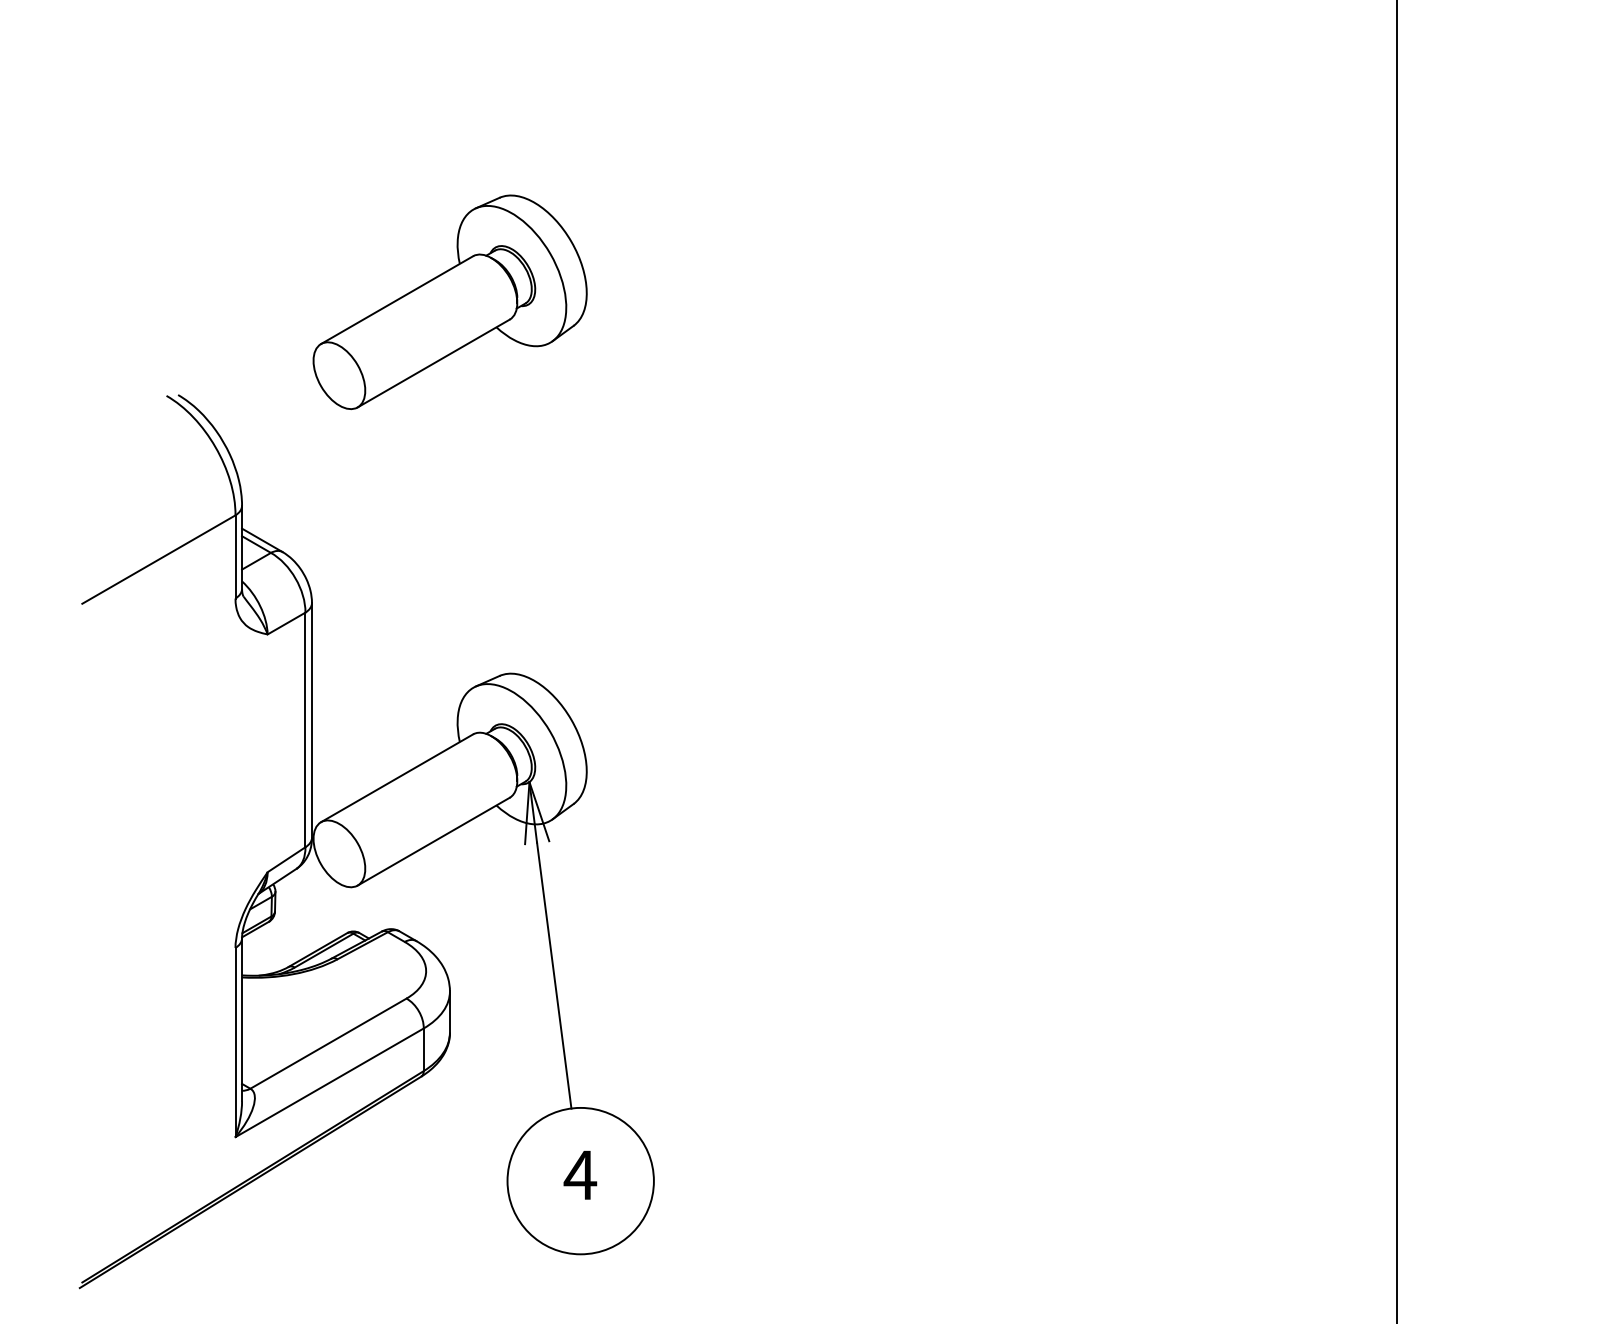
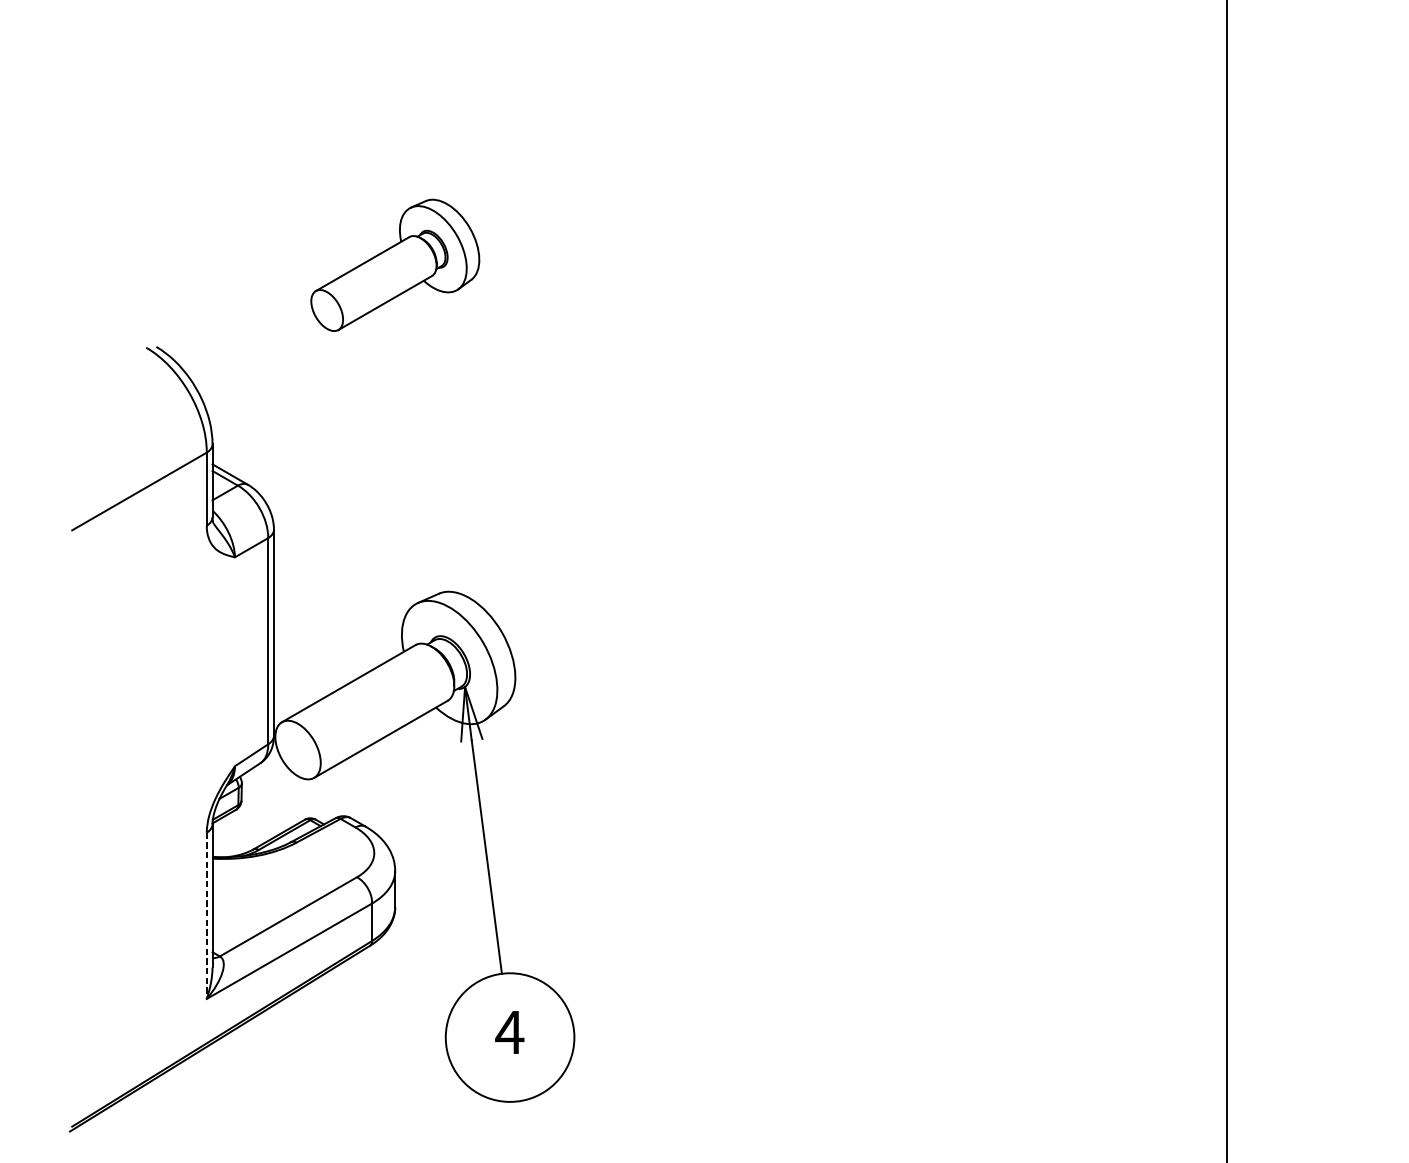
part: (449, 301) -> (394, 264), size x0.7
line: (235, 1042) -> (206, 915), solid -> dashed

